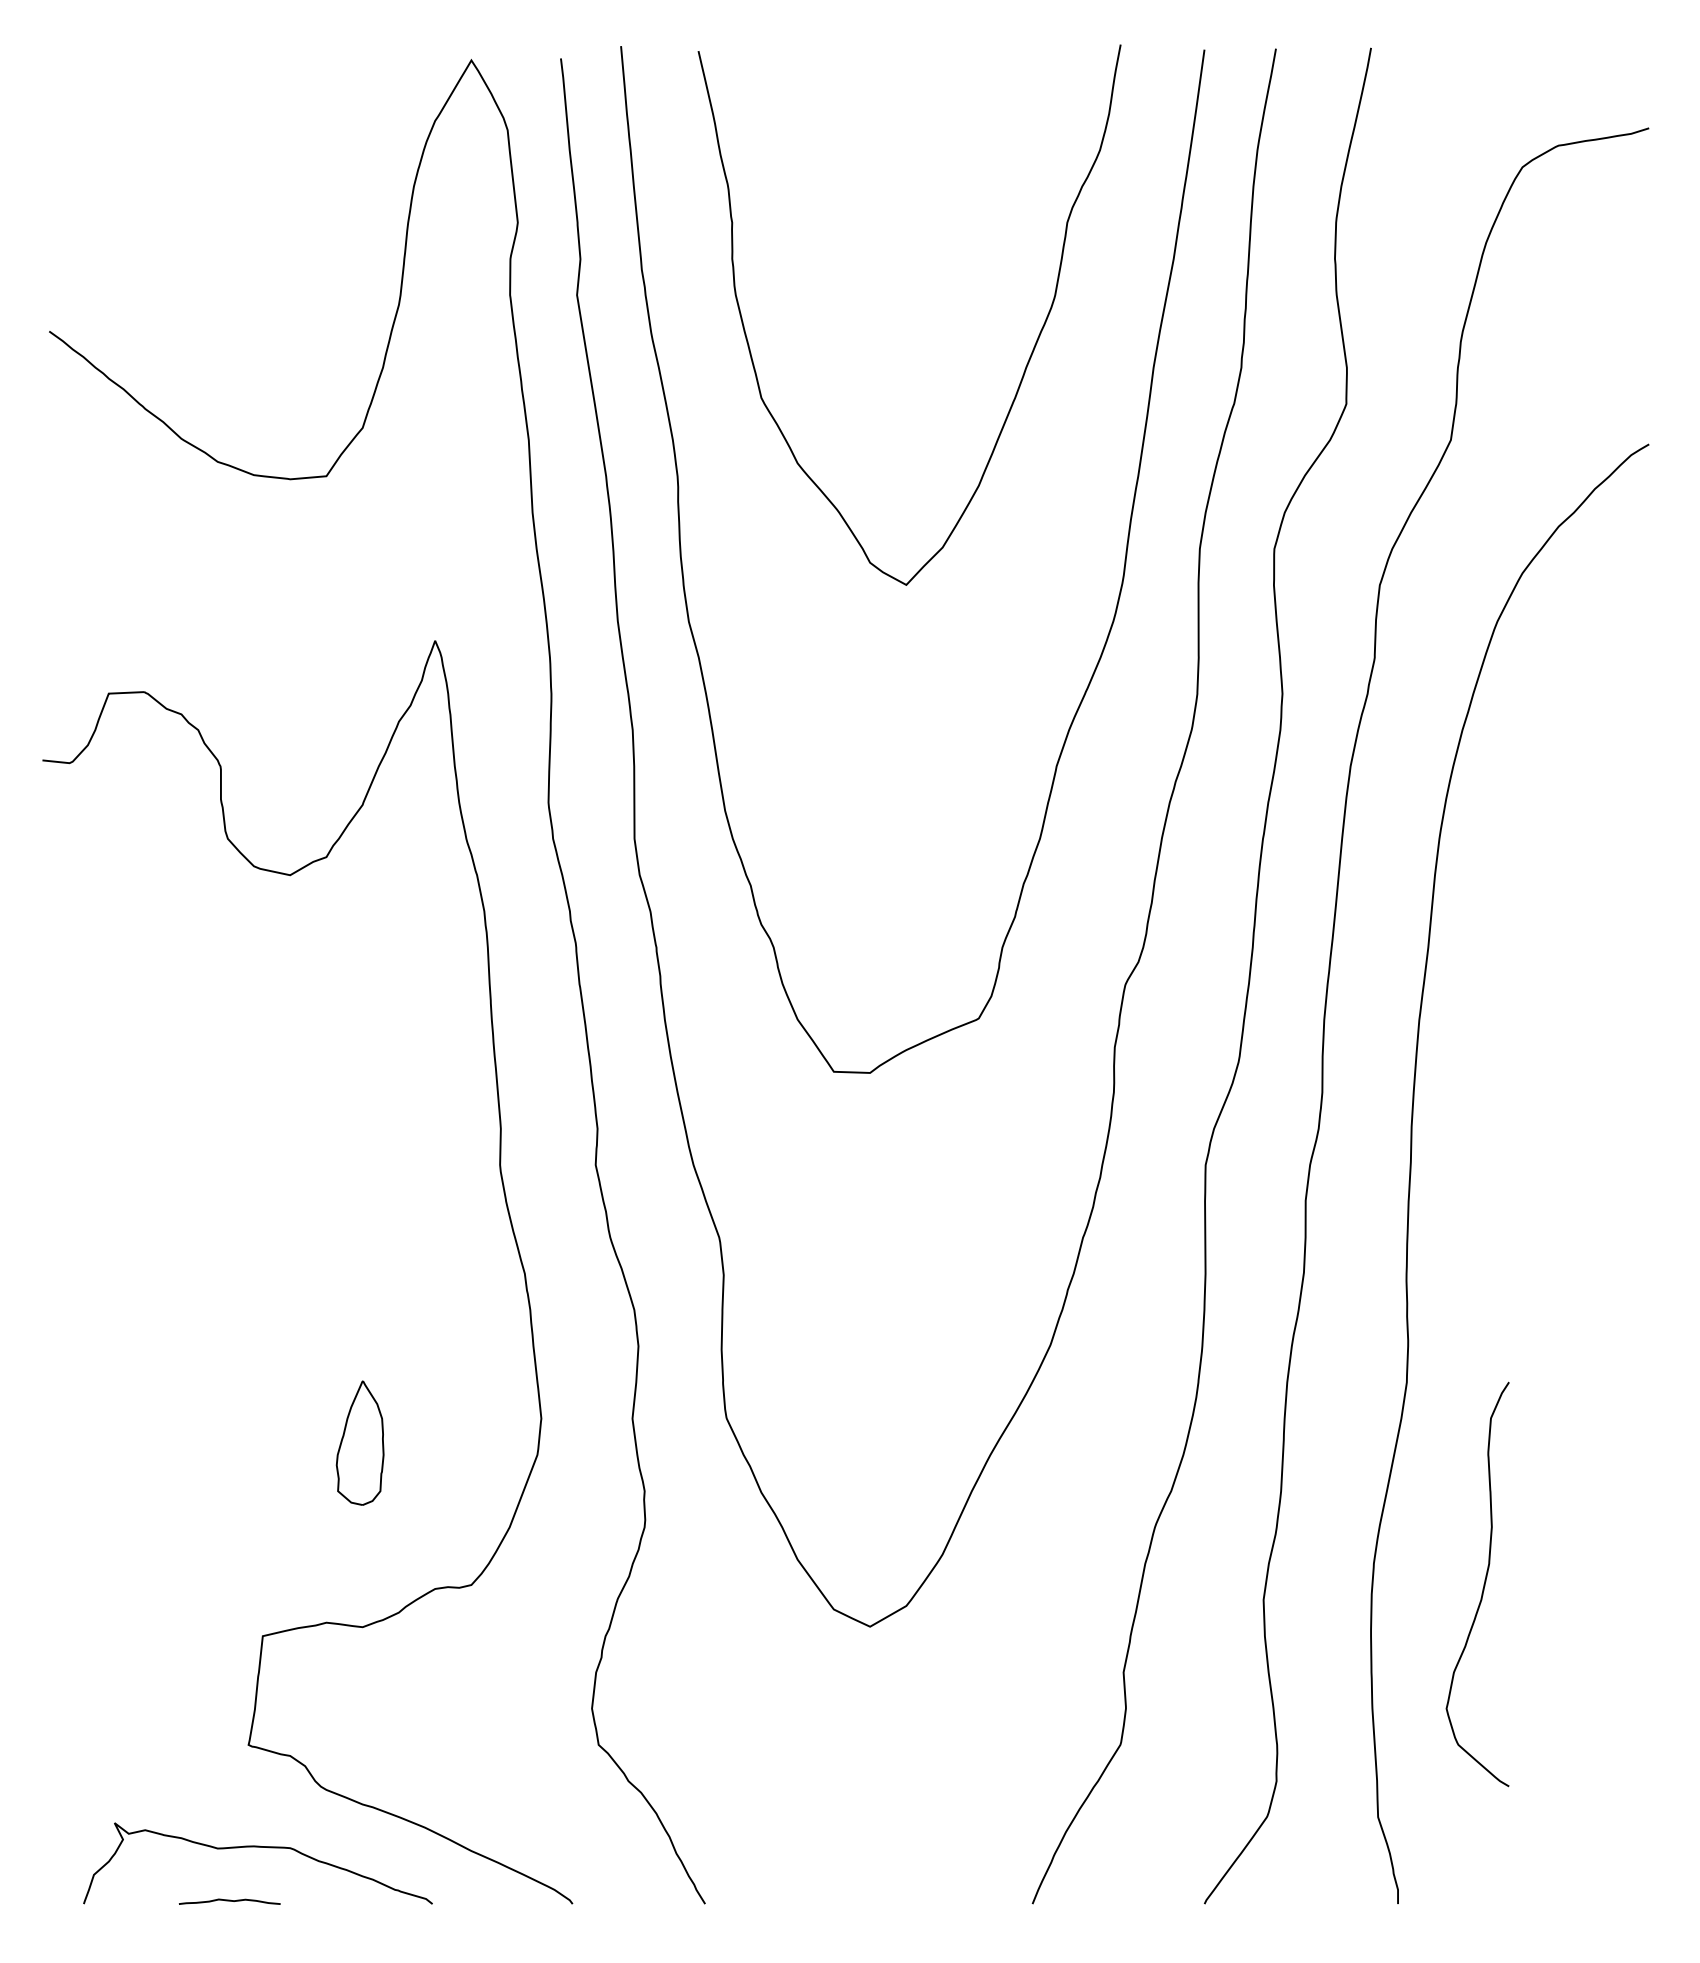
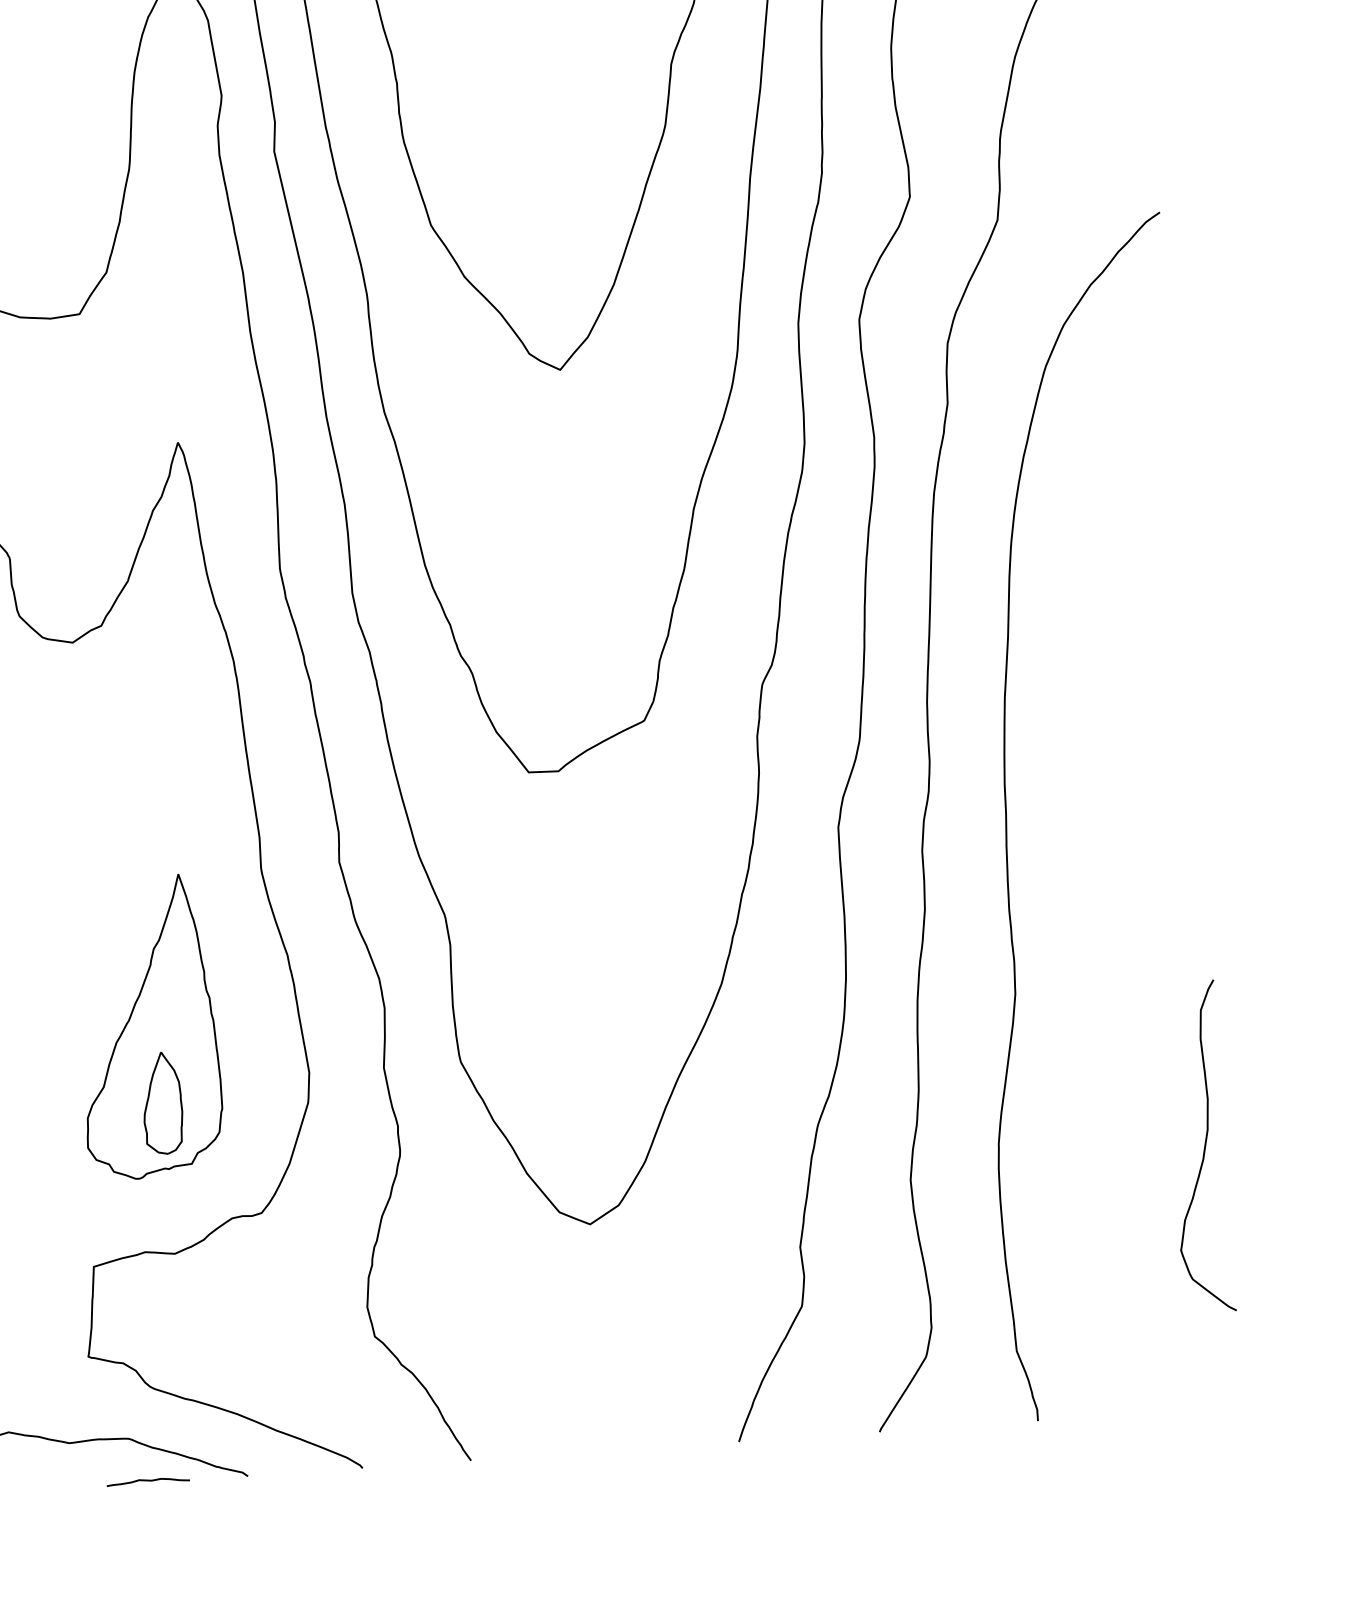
part: (349, 1349) -> (148, 1027), added
curve: (1483, 1584) -> (1204, 1146), moved
curve: (229, 1901) -> (148, 1481), moved

